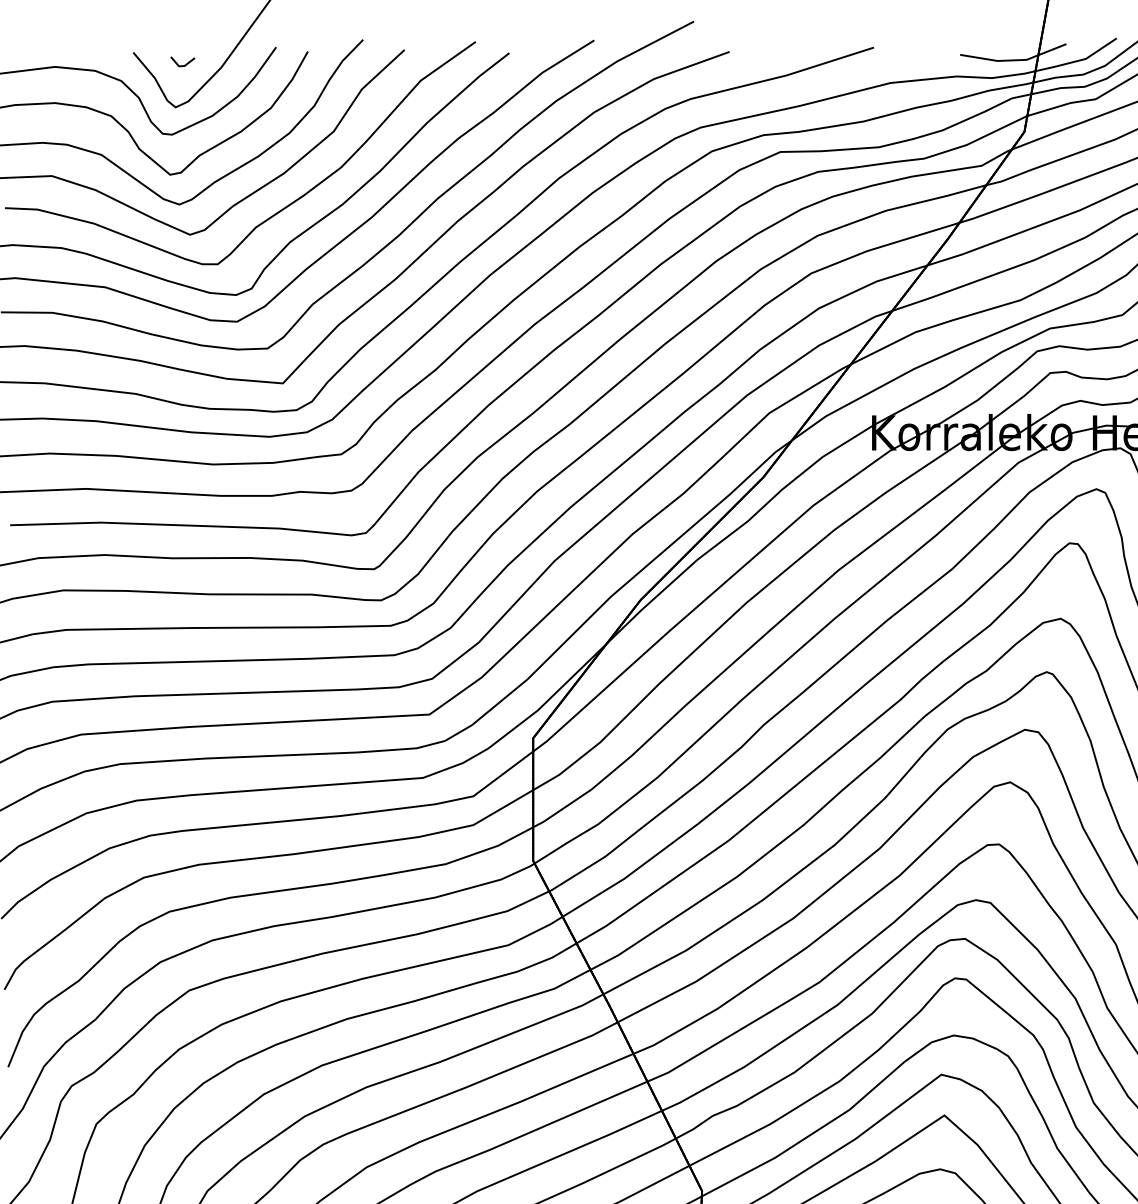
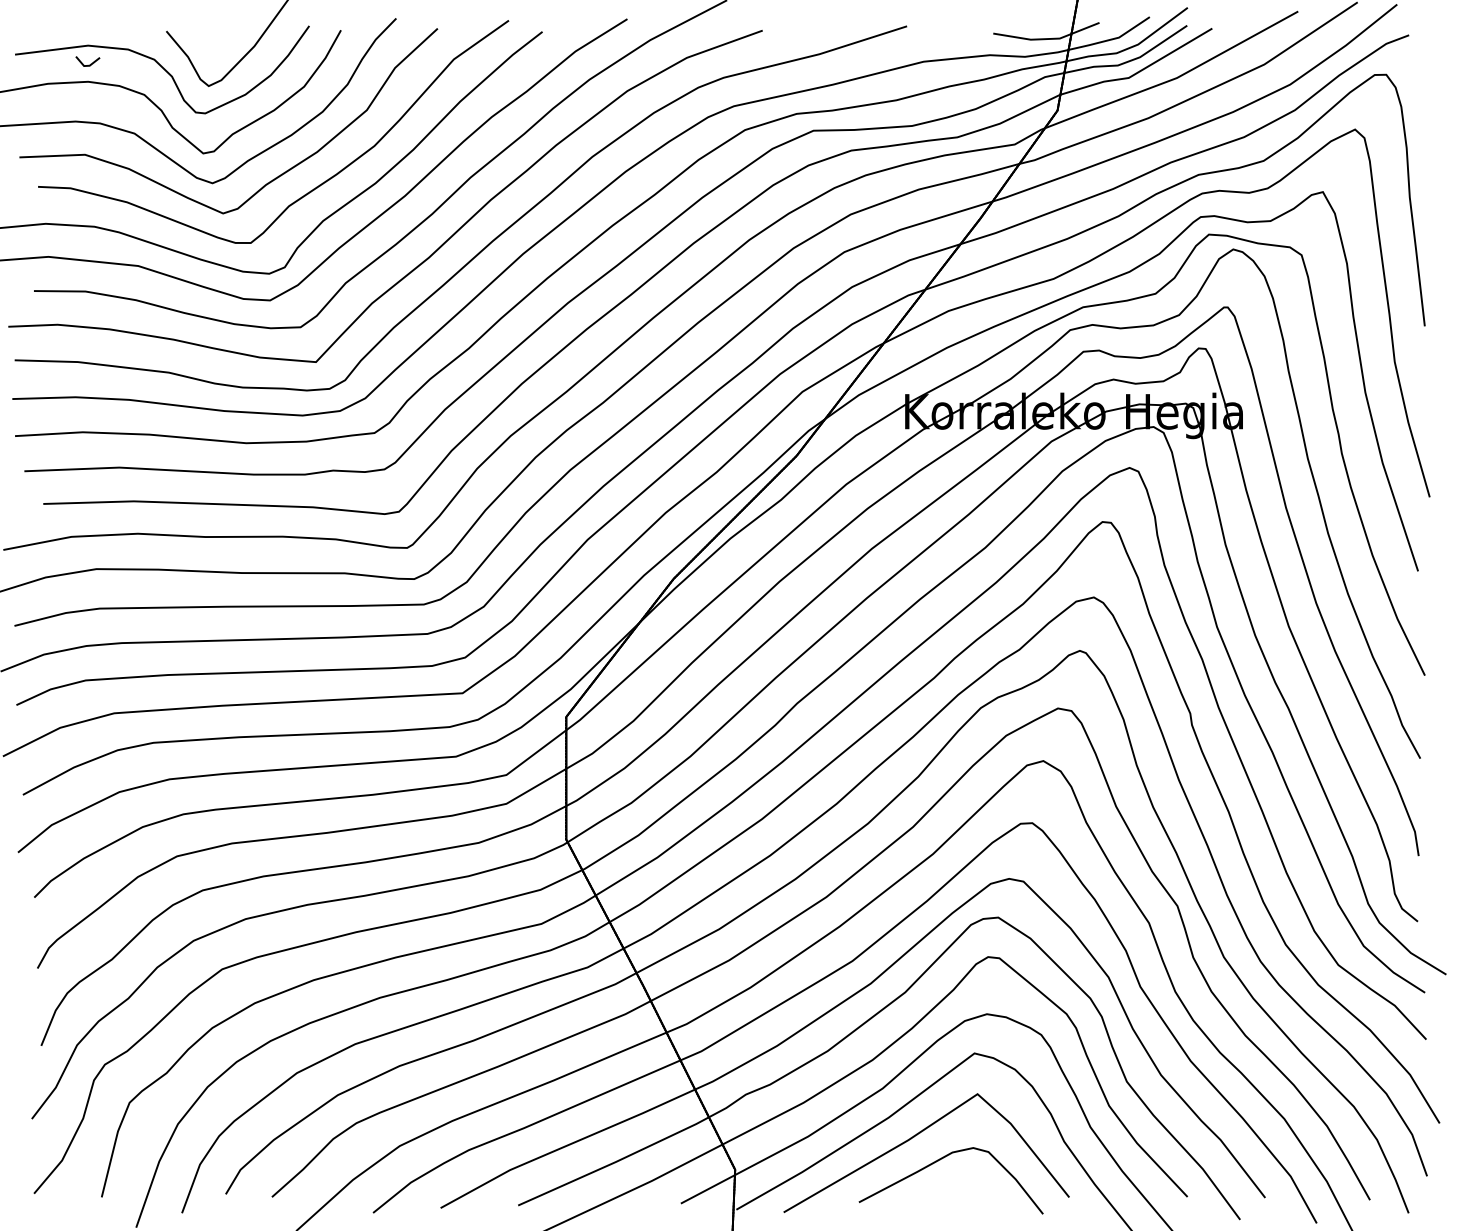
line: (183, 64) -> (88, 64), moved

